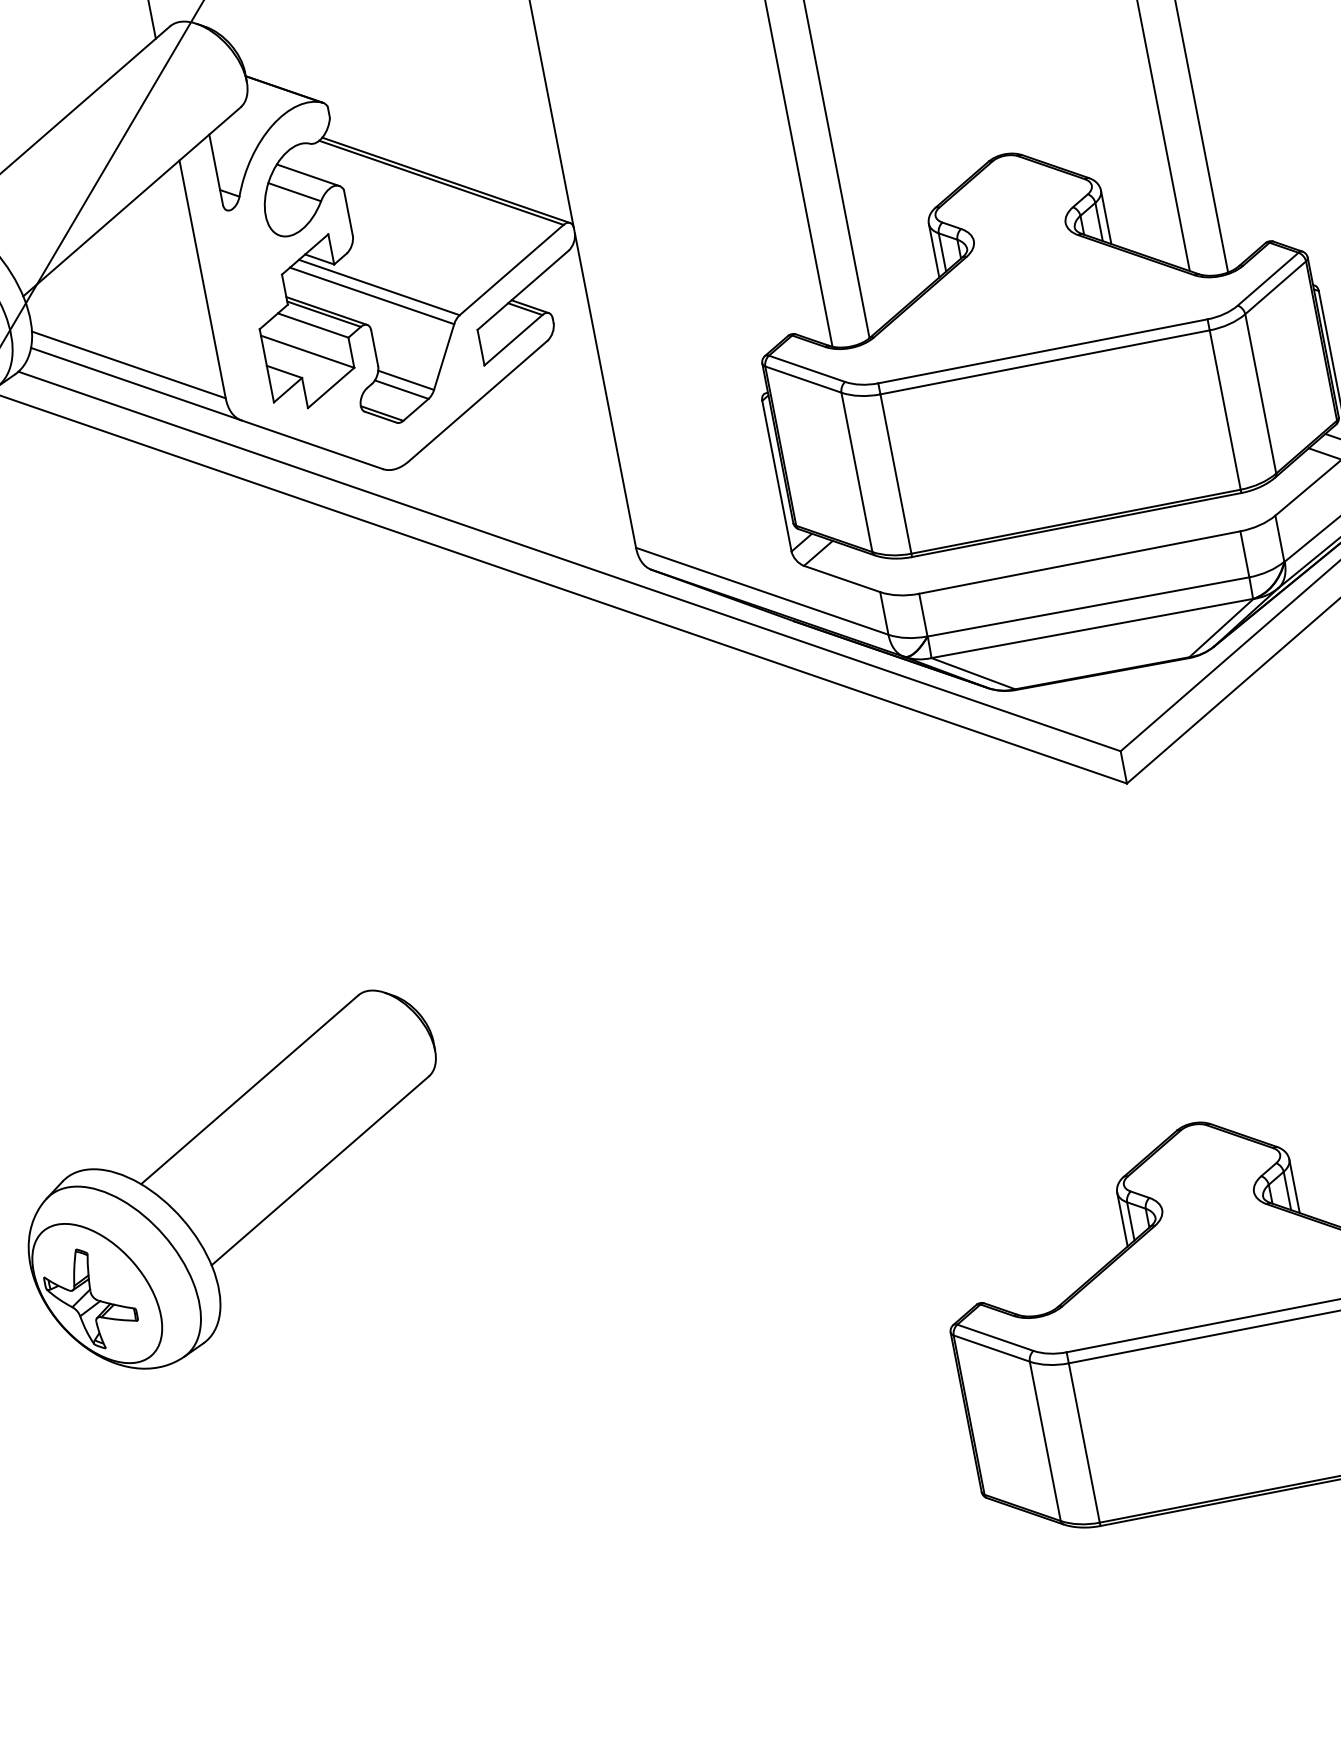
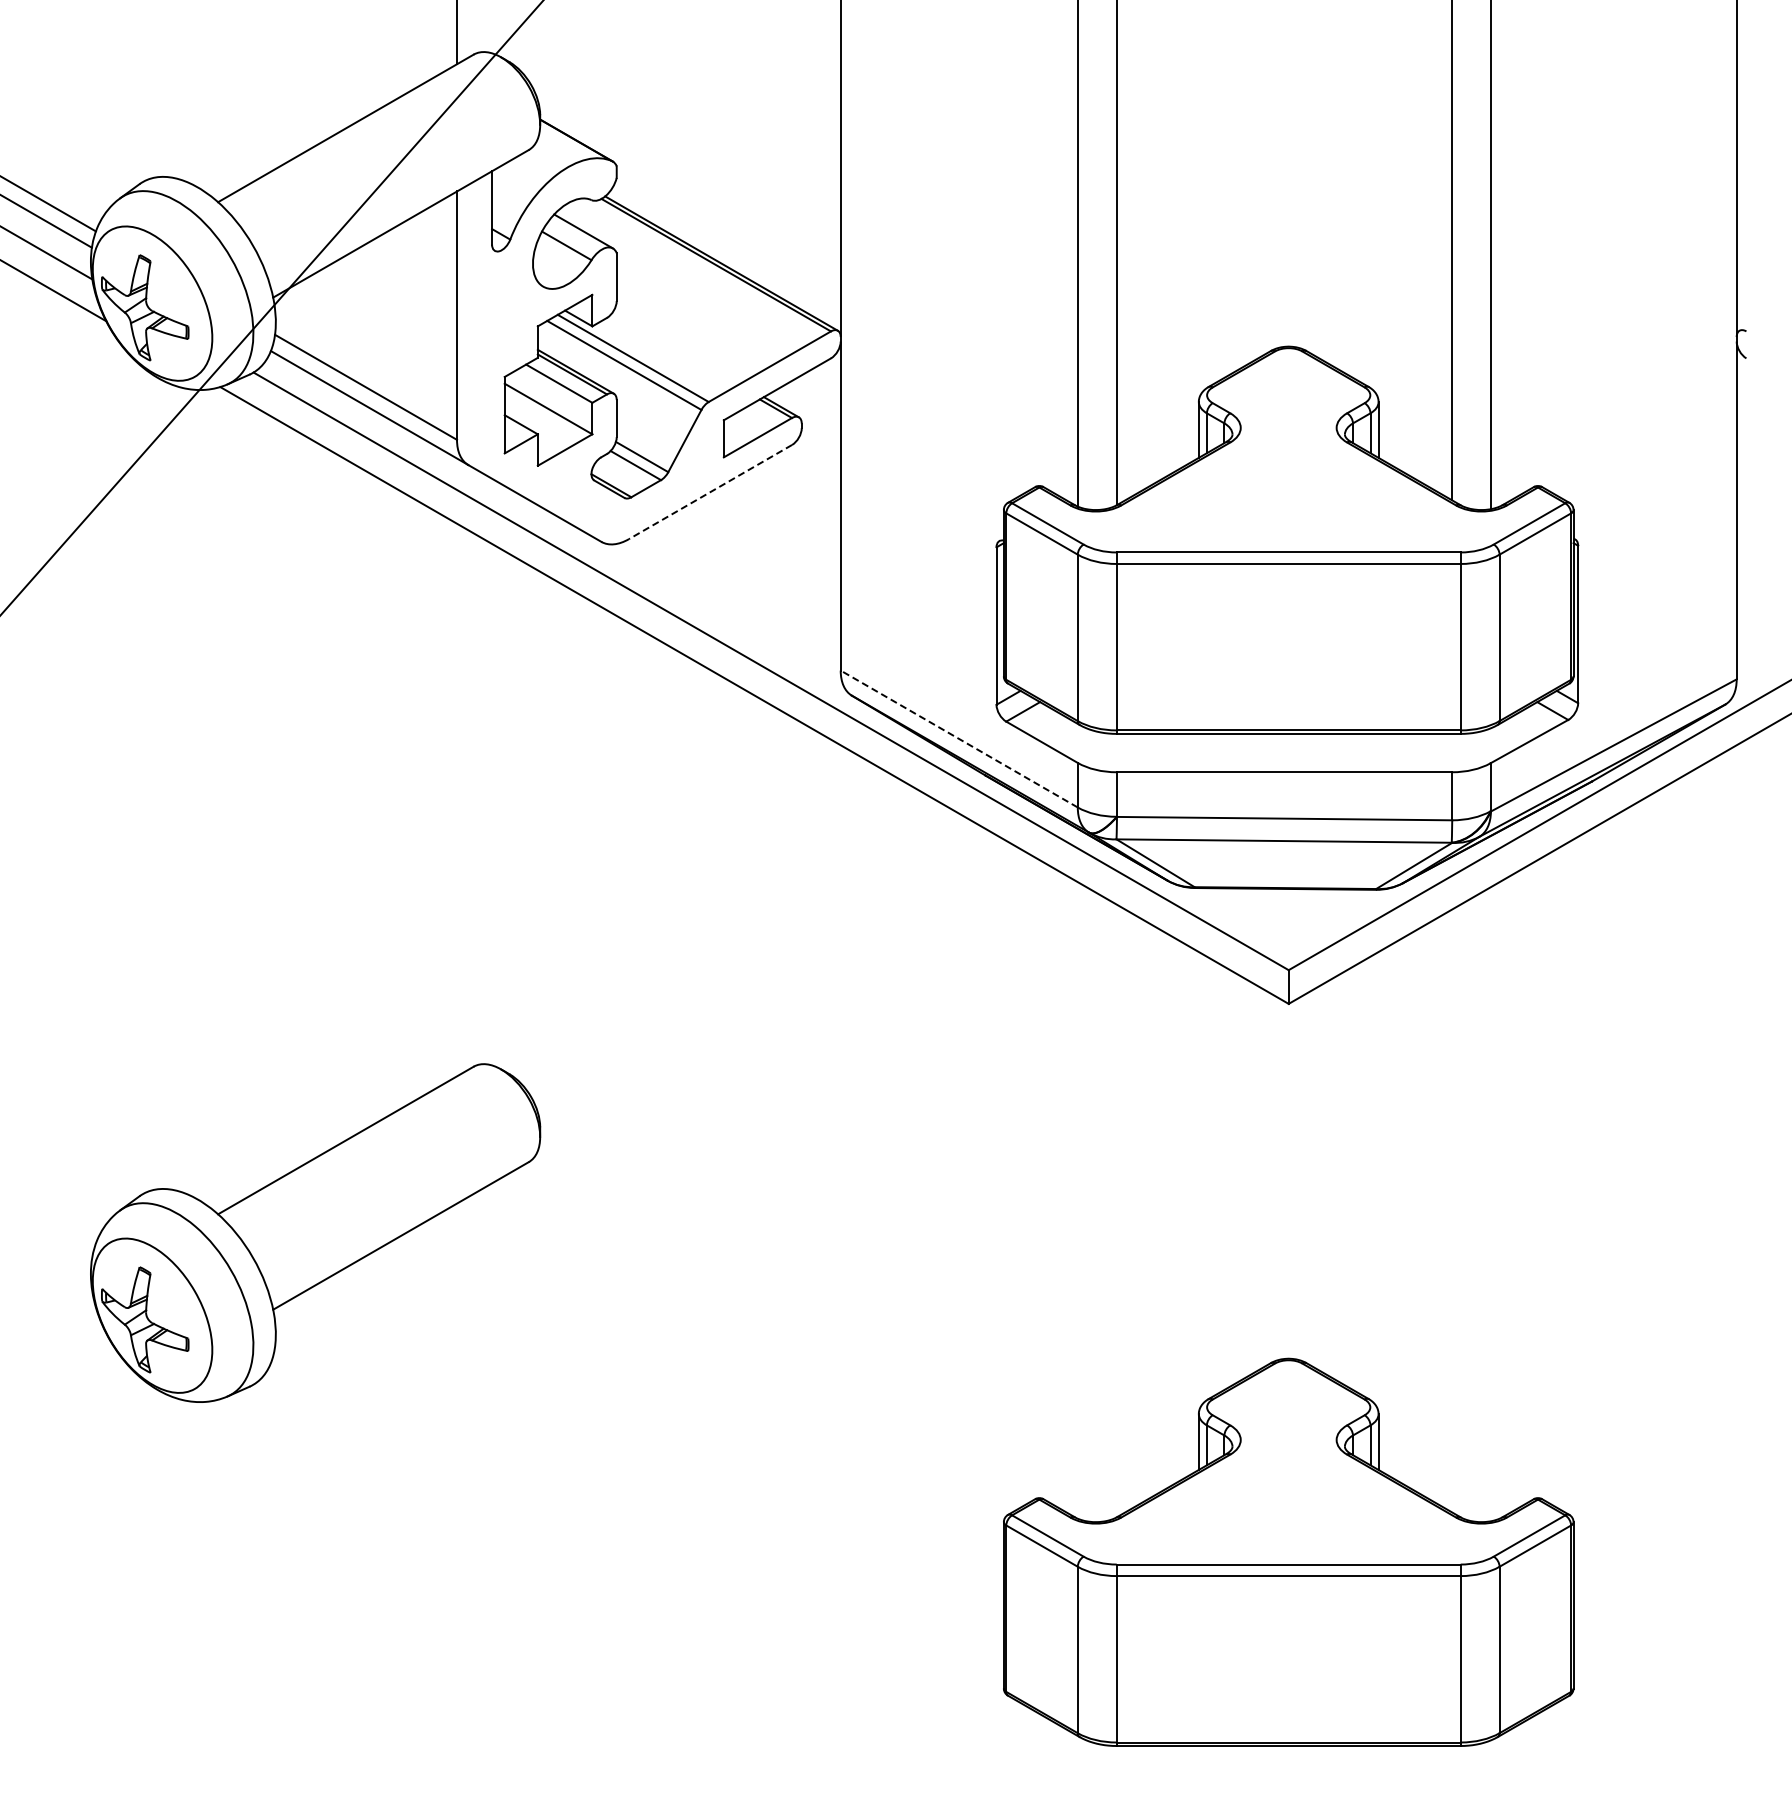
line: (478, 401) -> (710, 492), solid -> dashed
line: (762, 591) -> (959, 739), solid -> dashed

